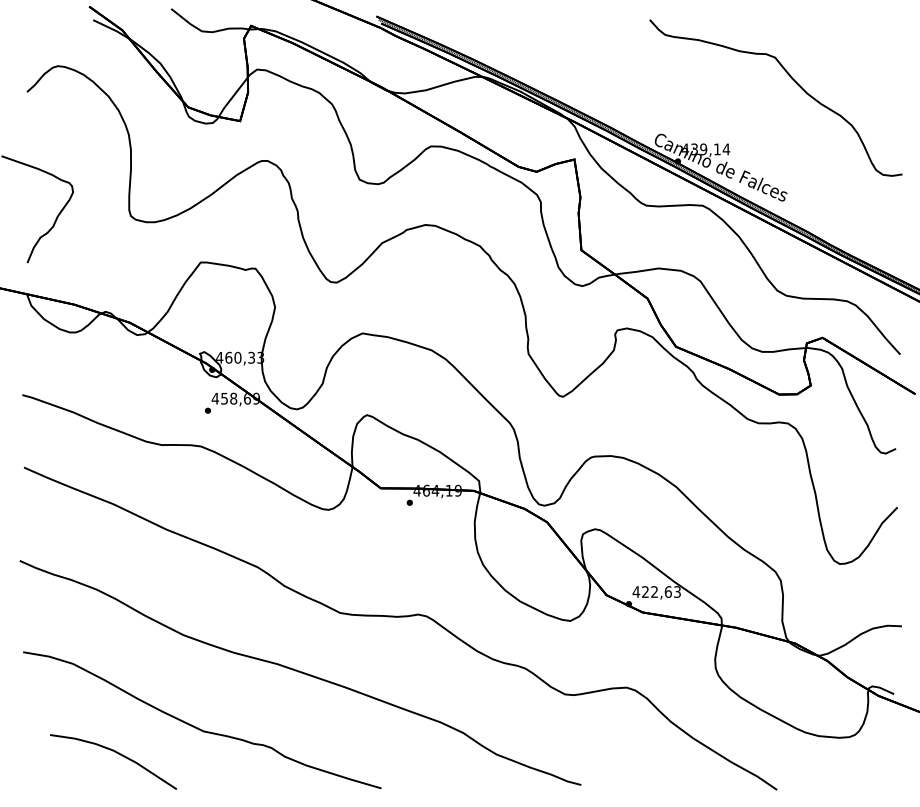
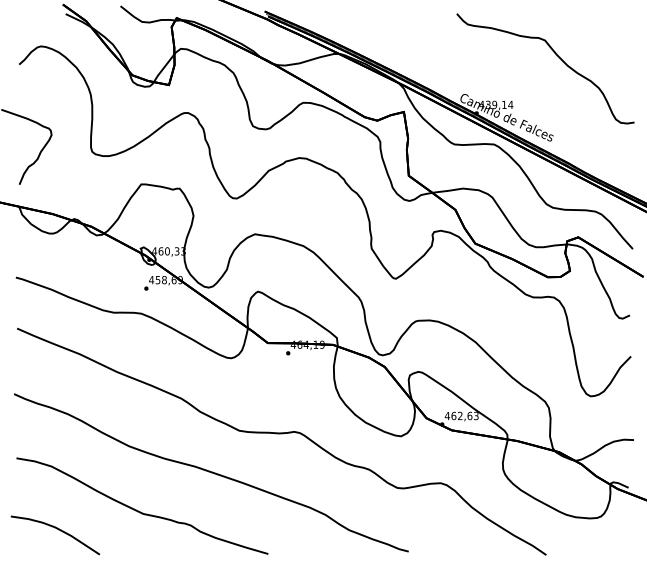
text: (645, 591) -> (453, 415), 422,63 -> 462,63
part: (116, 753) -> (57, 529), moved

